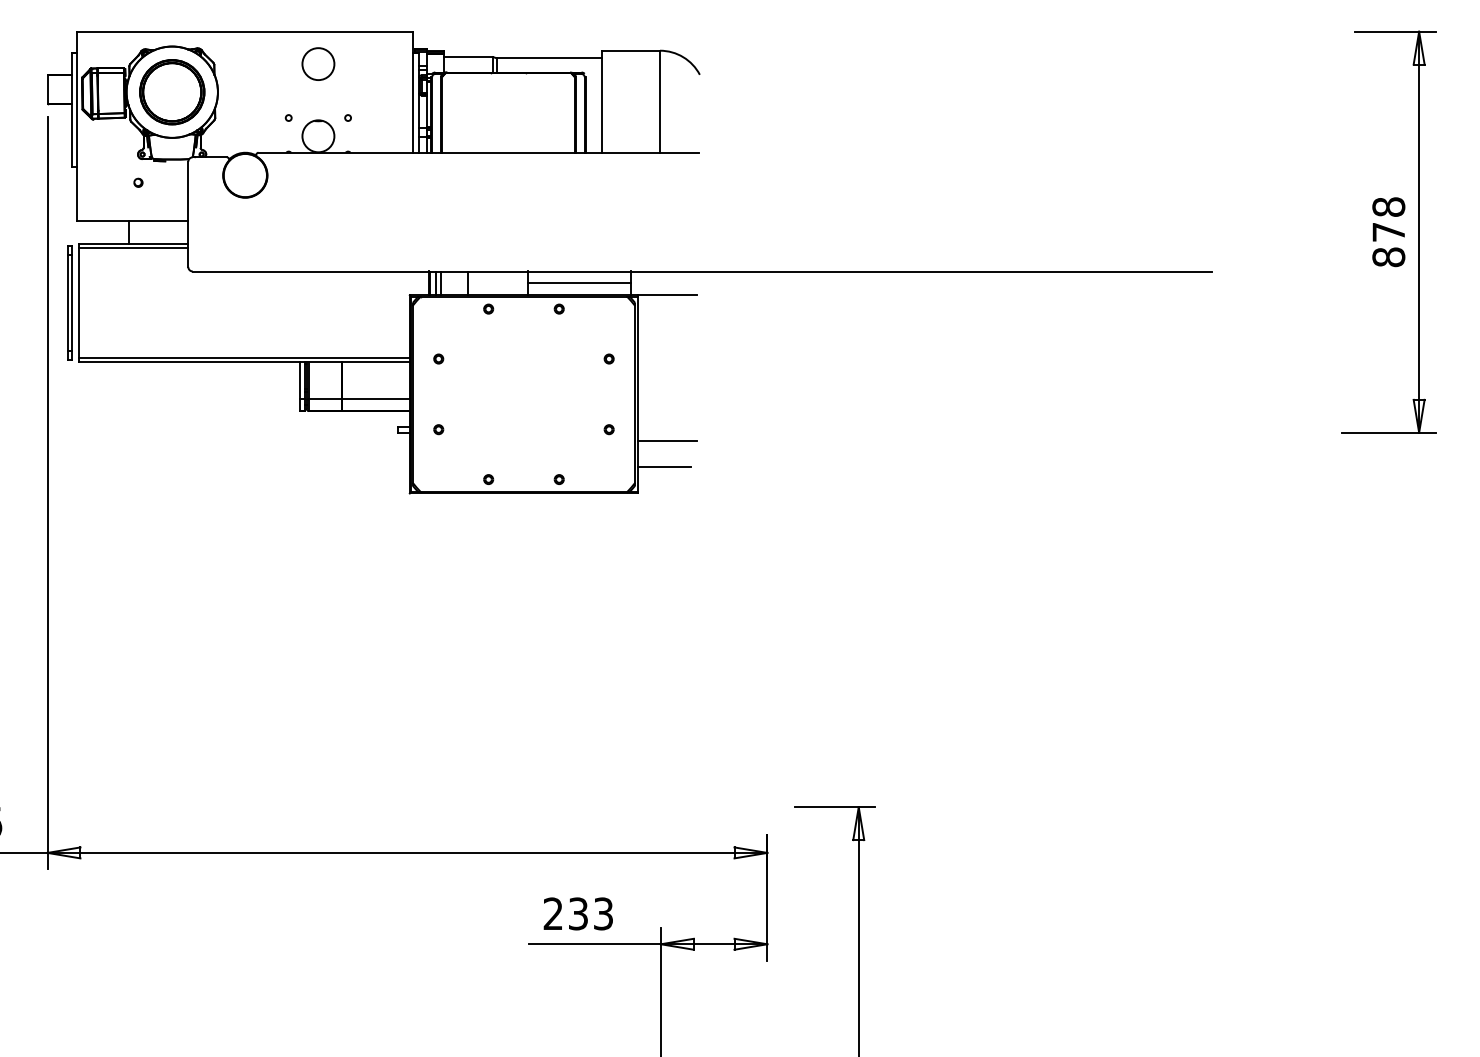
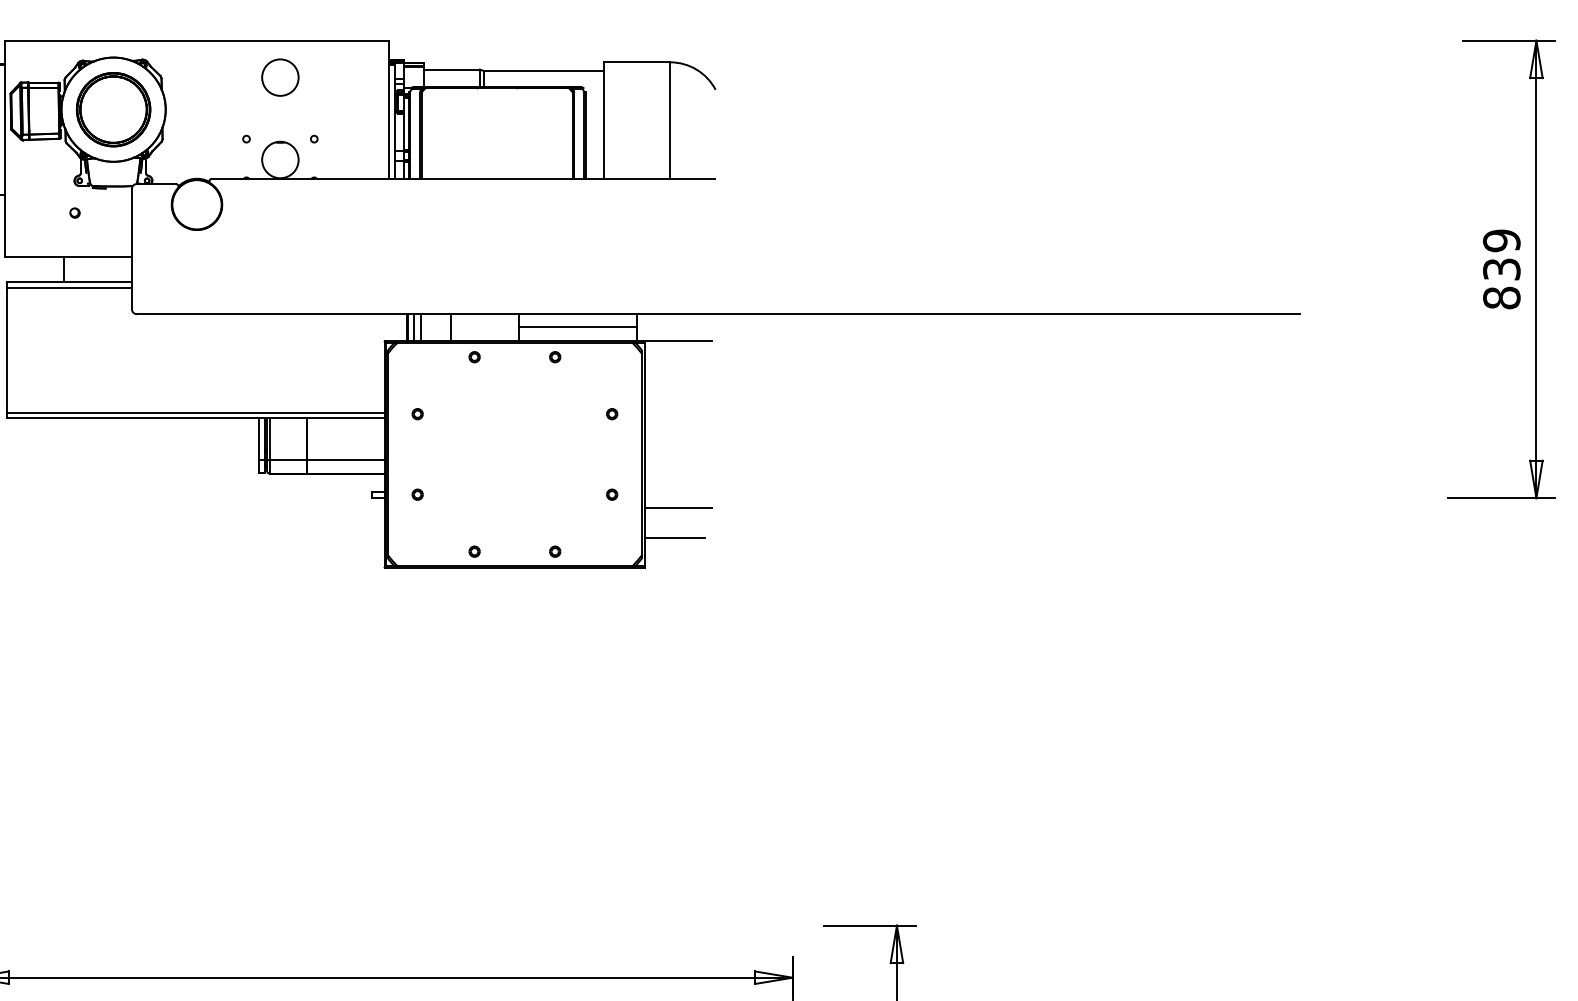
text: (1388, 219) -> (1501, 254), 878 -> 839

